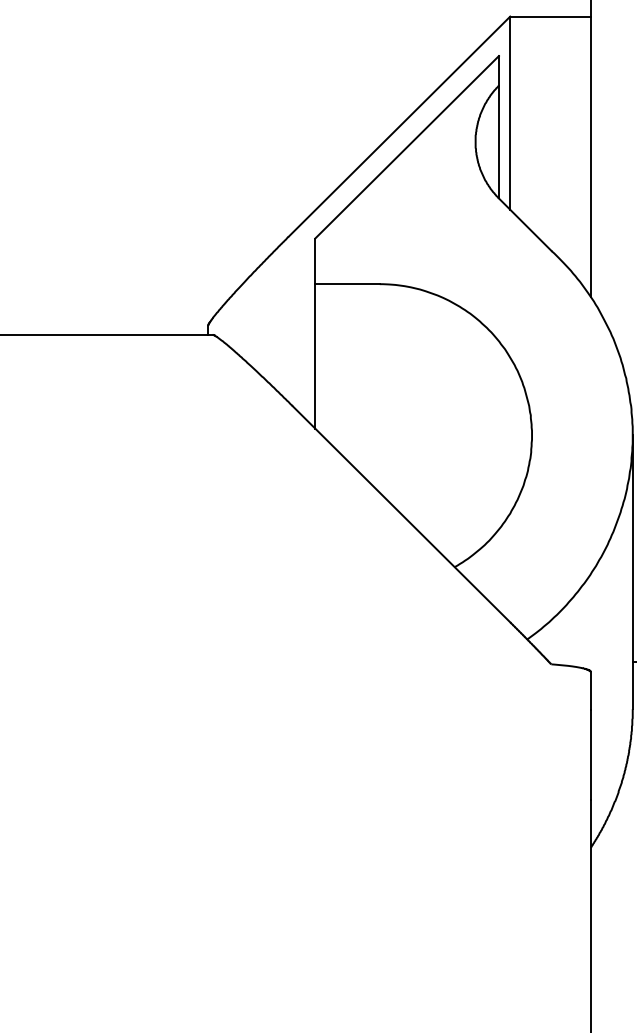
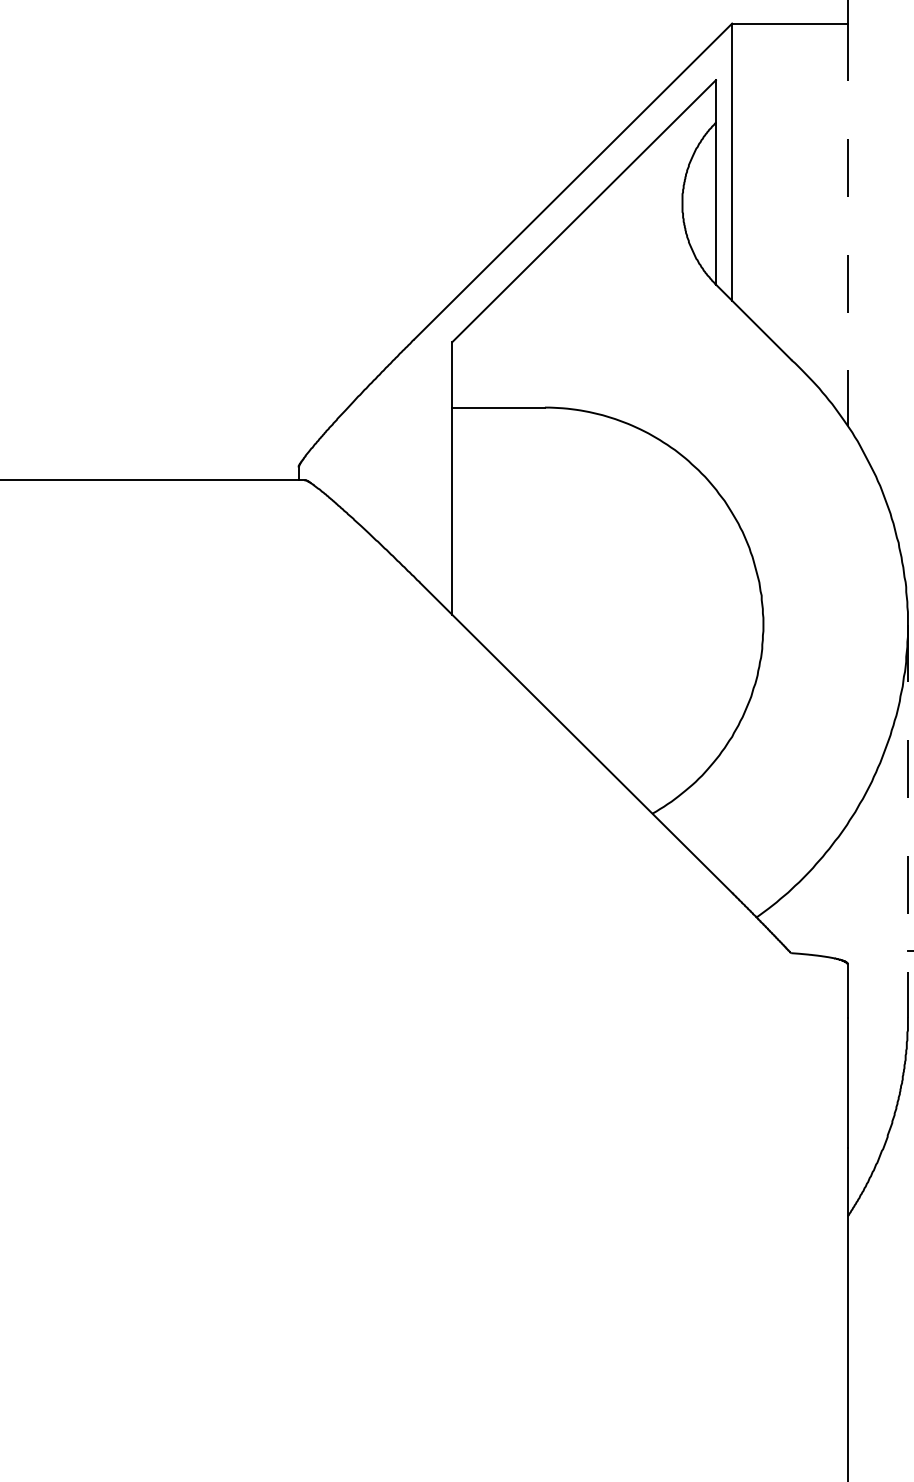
line: (590, 157) -> (847, 225), solid -> dashed
line: (632, 572) -> (907, 821), solid -> dashed

